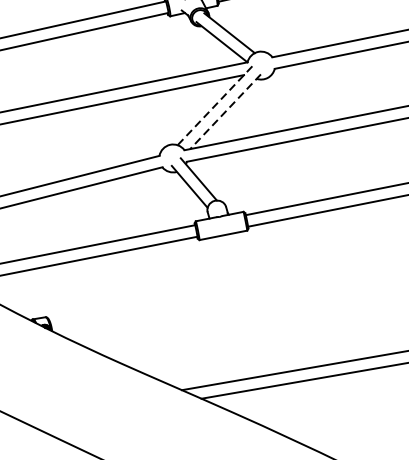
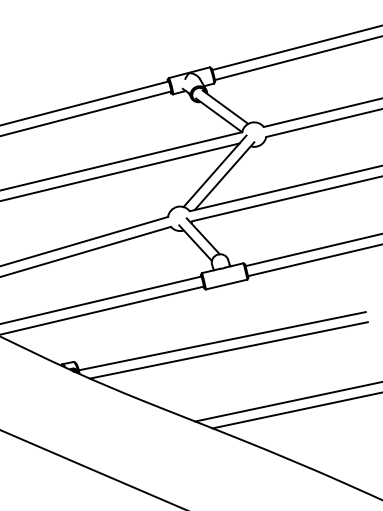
line: (215, 106) -> (215, 171), dashed -> solid
line: (225, 112) -> (224, 176), dashed -> solid
line: (215, 300) -> (221, 341), added
line: (222, 310) -> (228, 350), added

